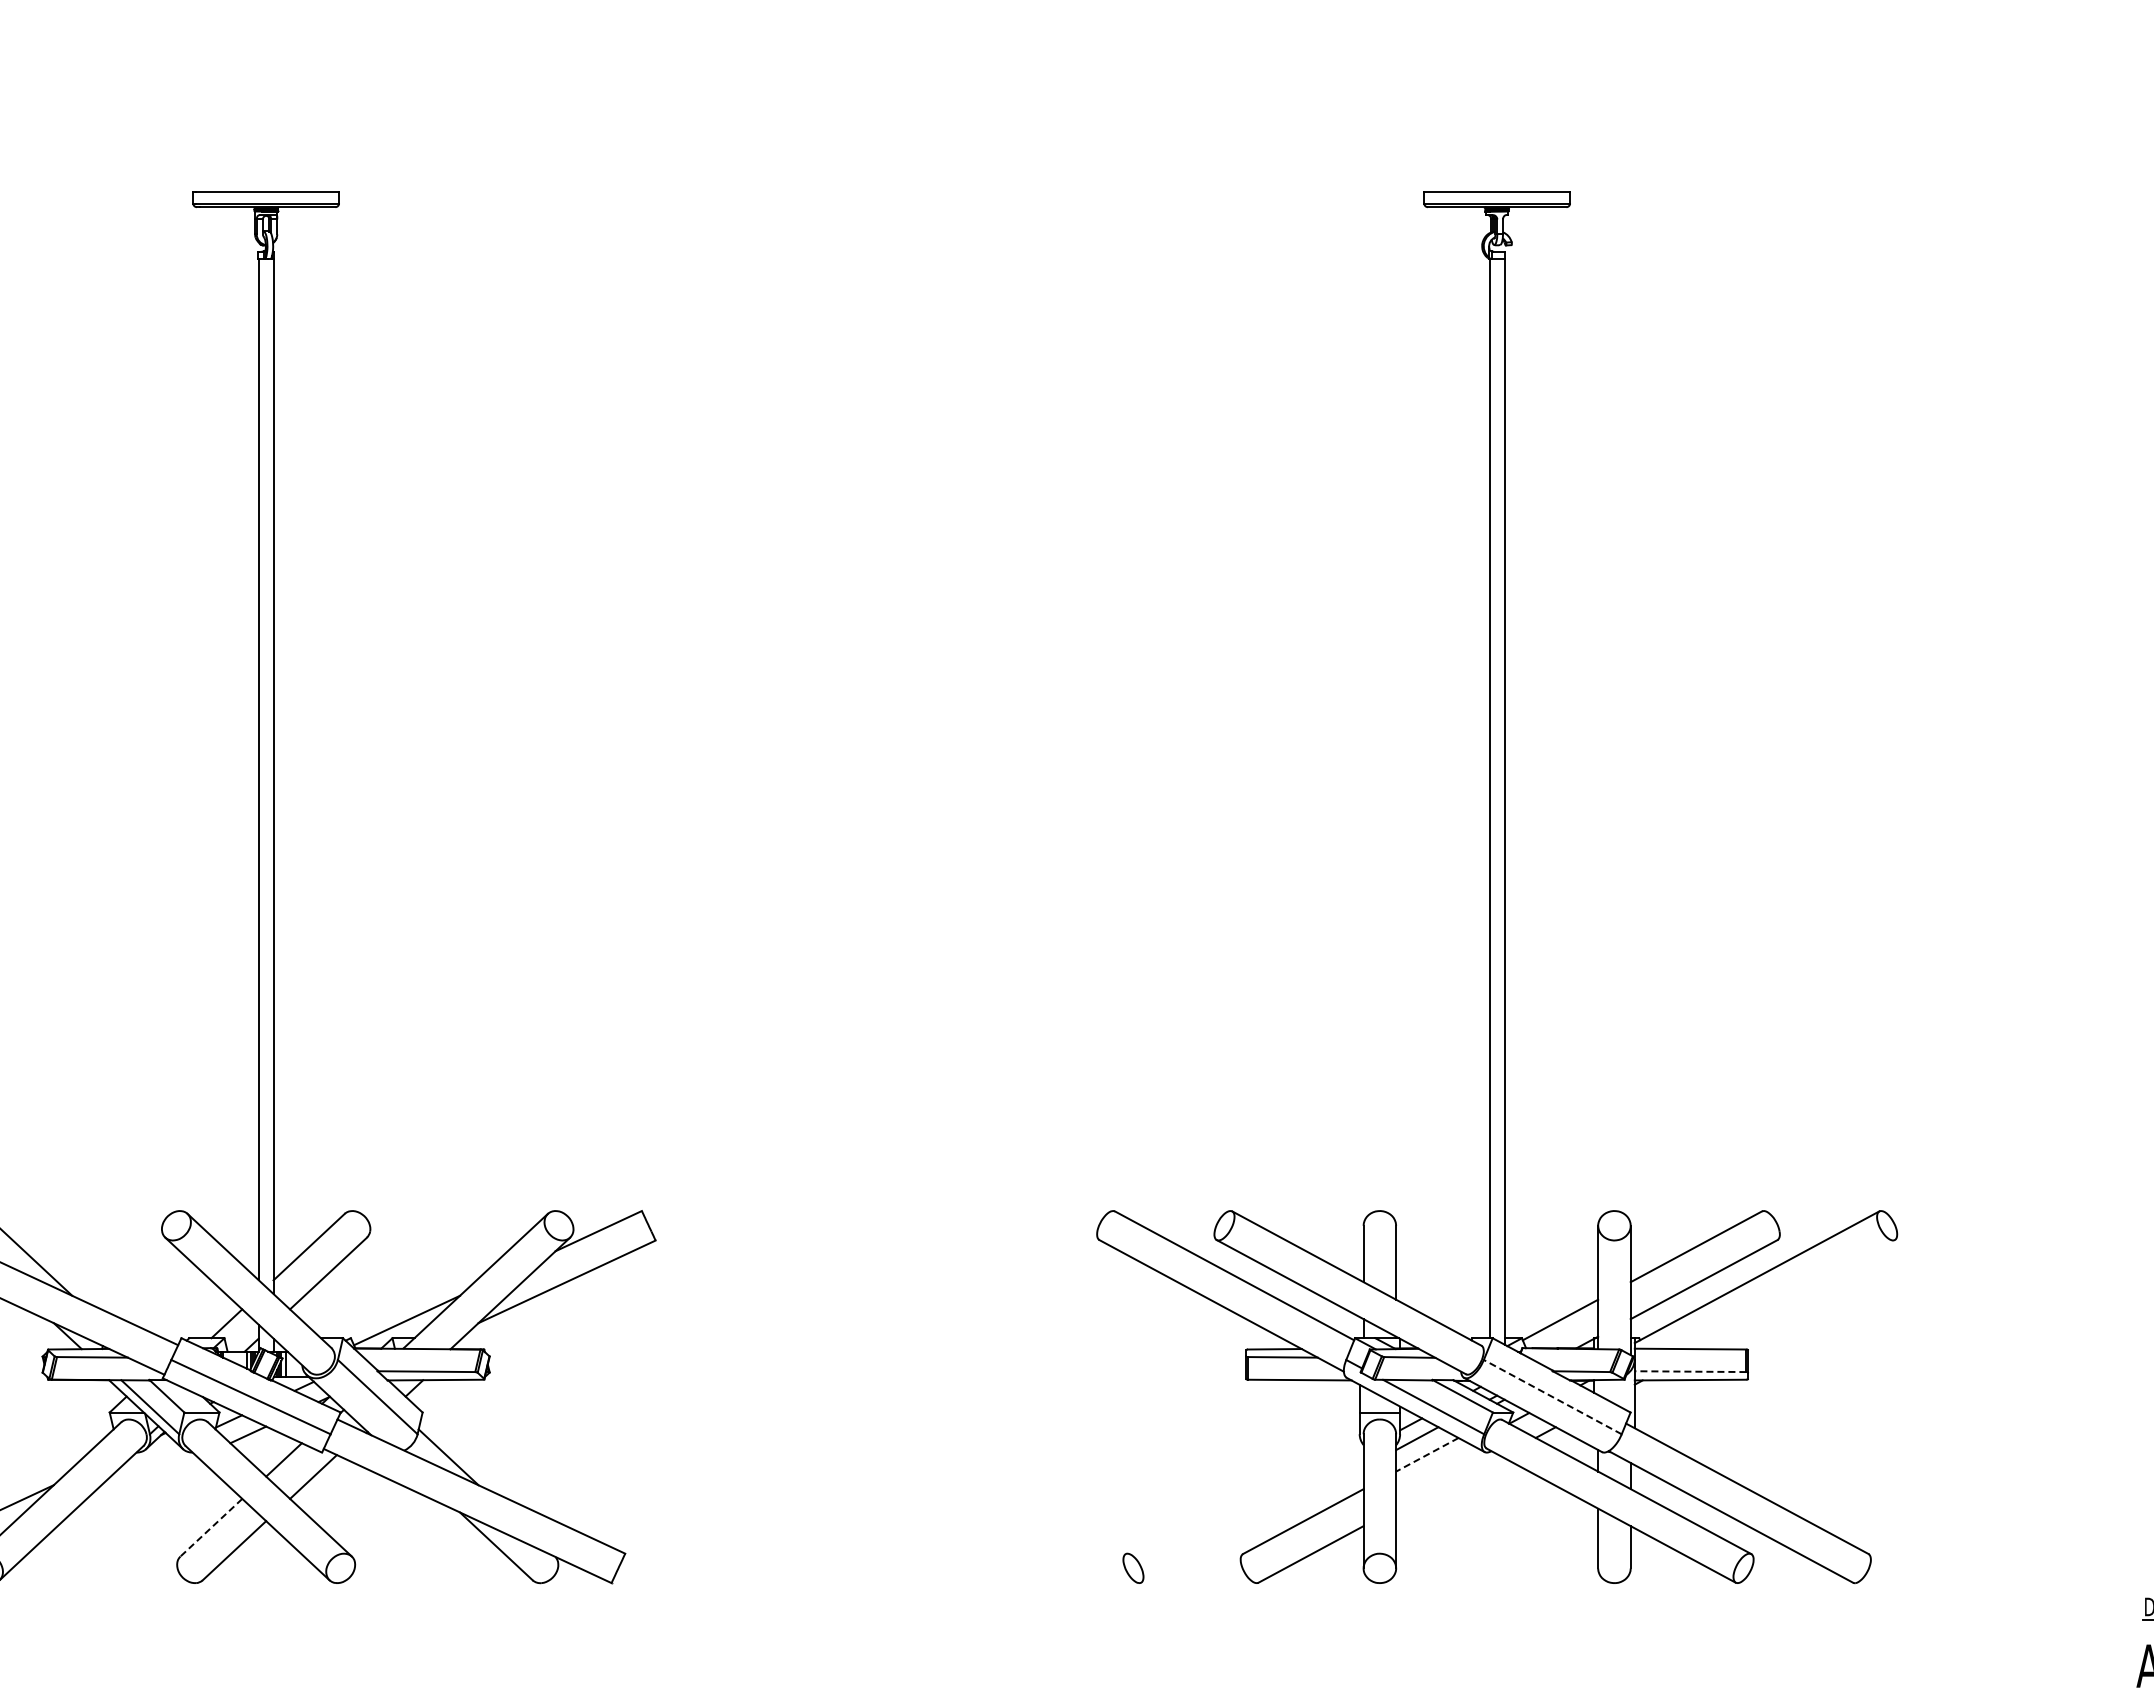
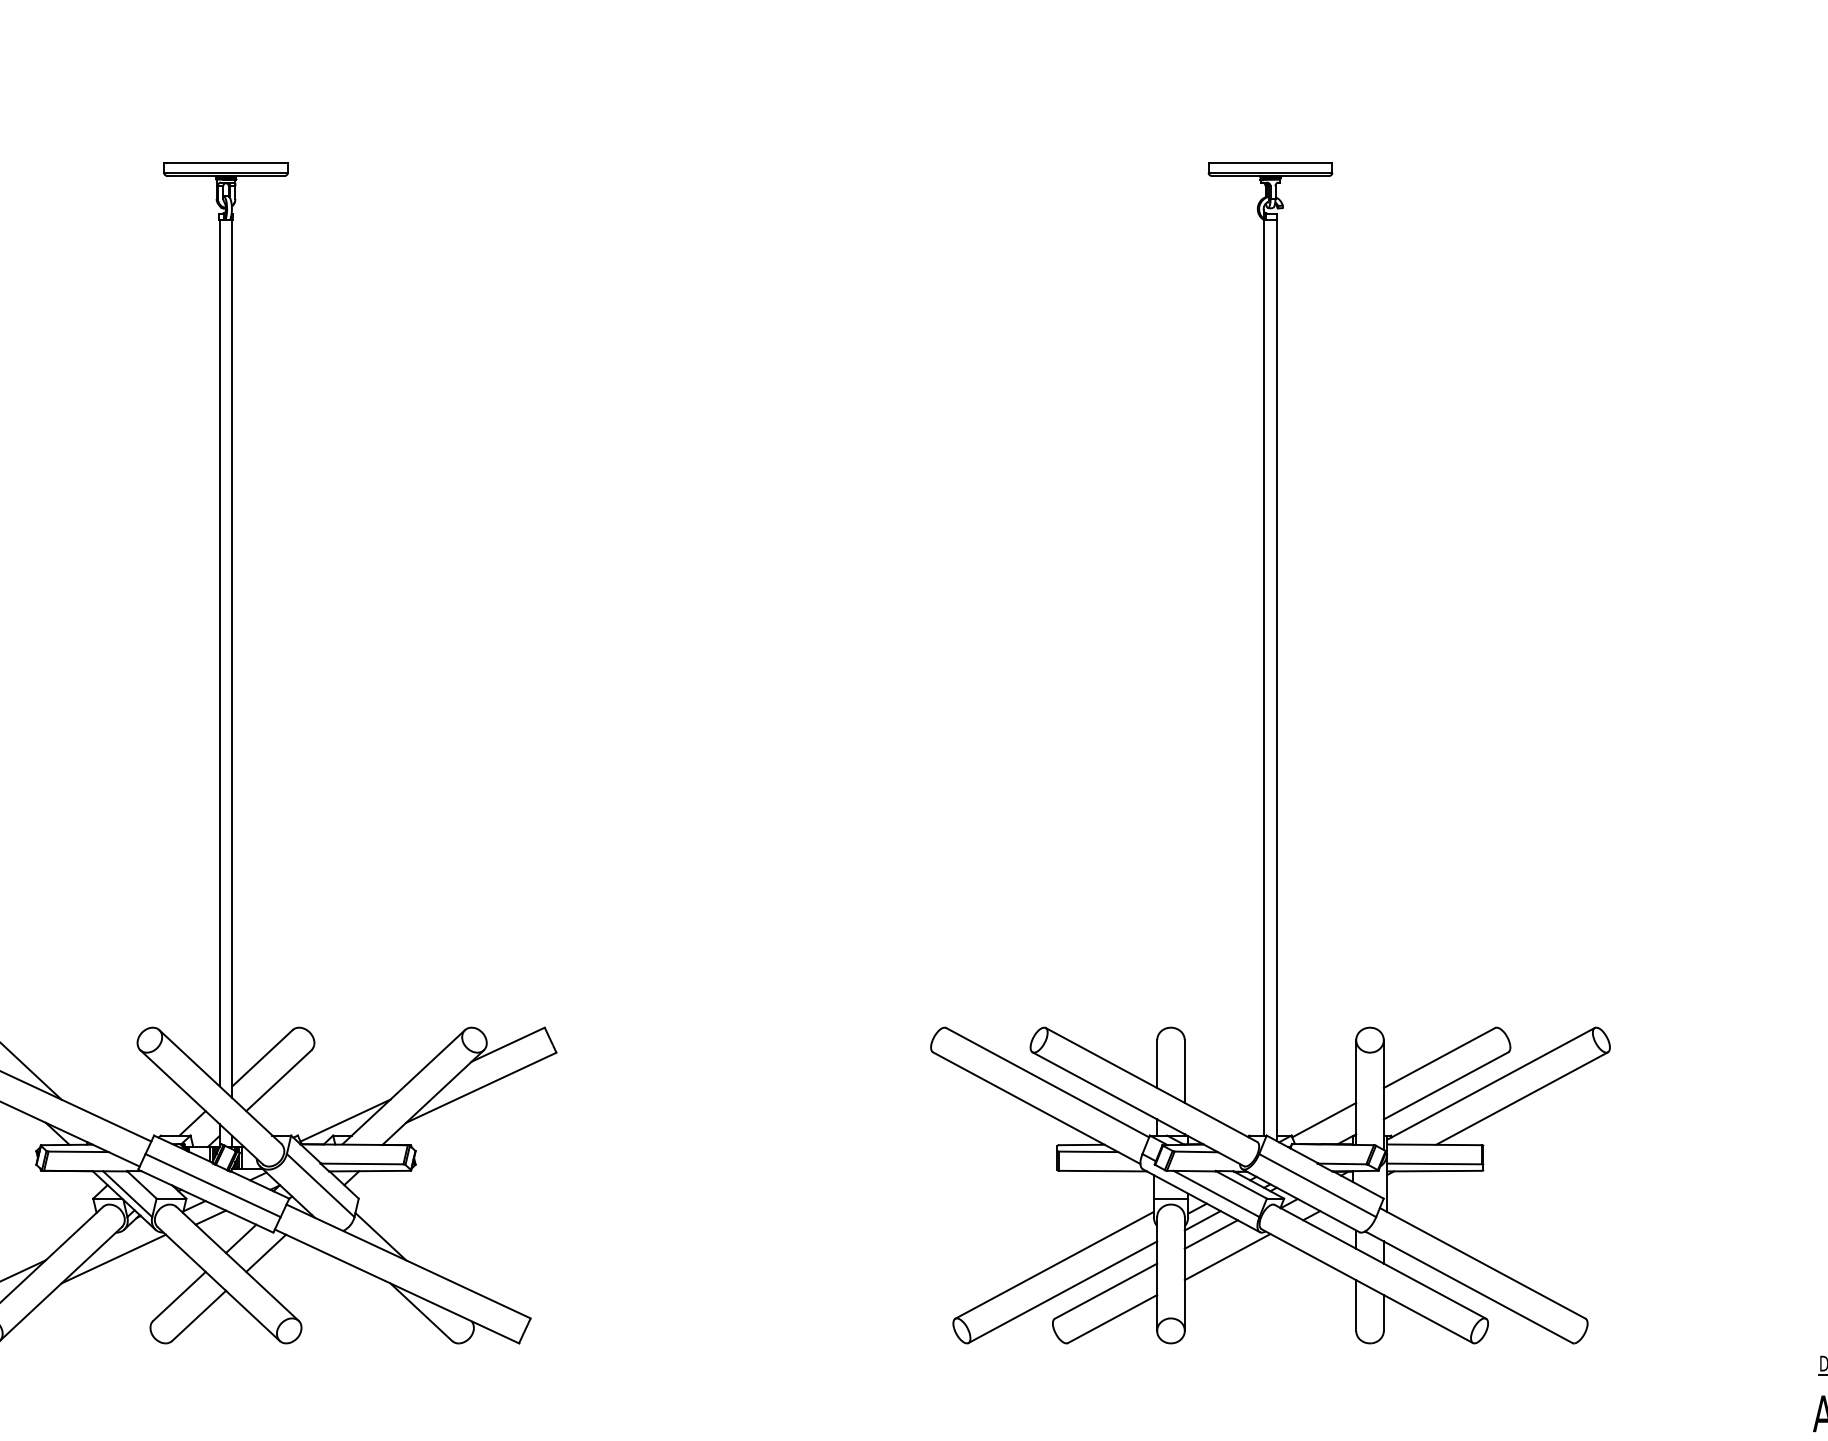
line: (1793, 1294) -> (1521, 1098), added
line: (1690, 1371) -> (1434, 1163), dashed -> solid
line: (1552, 1396) -> (1317, 1185), dashed -> solid
line: (1426, 1455) -> (1210, 1235), dashed -> solid
line: (1446, 1481) -> (1227, 1257), added
line: (133, 1483) -> (113, 1258), added
line: (1242, 1491) -> (1054, 1265), added
line: (1252, 1522) -> (1062, 1291), added
line: (211, 1528) -> (179, 1297), dashed -> solid

